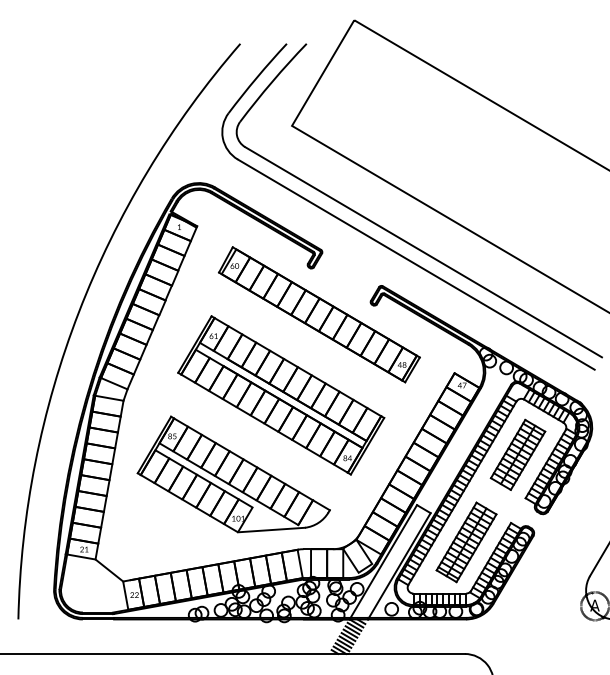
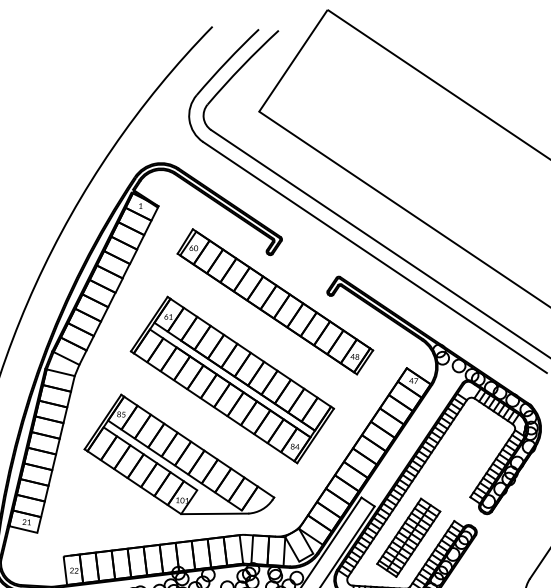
part: (517, 454) -> (464, 453), removed
line: (109, 570) -> (50, 544), removed

